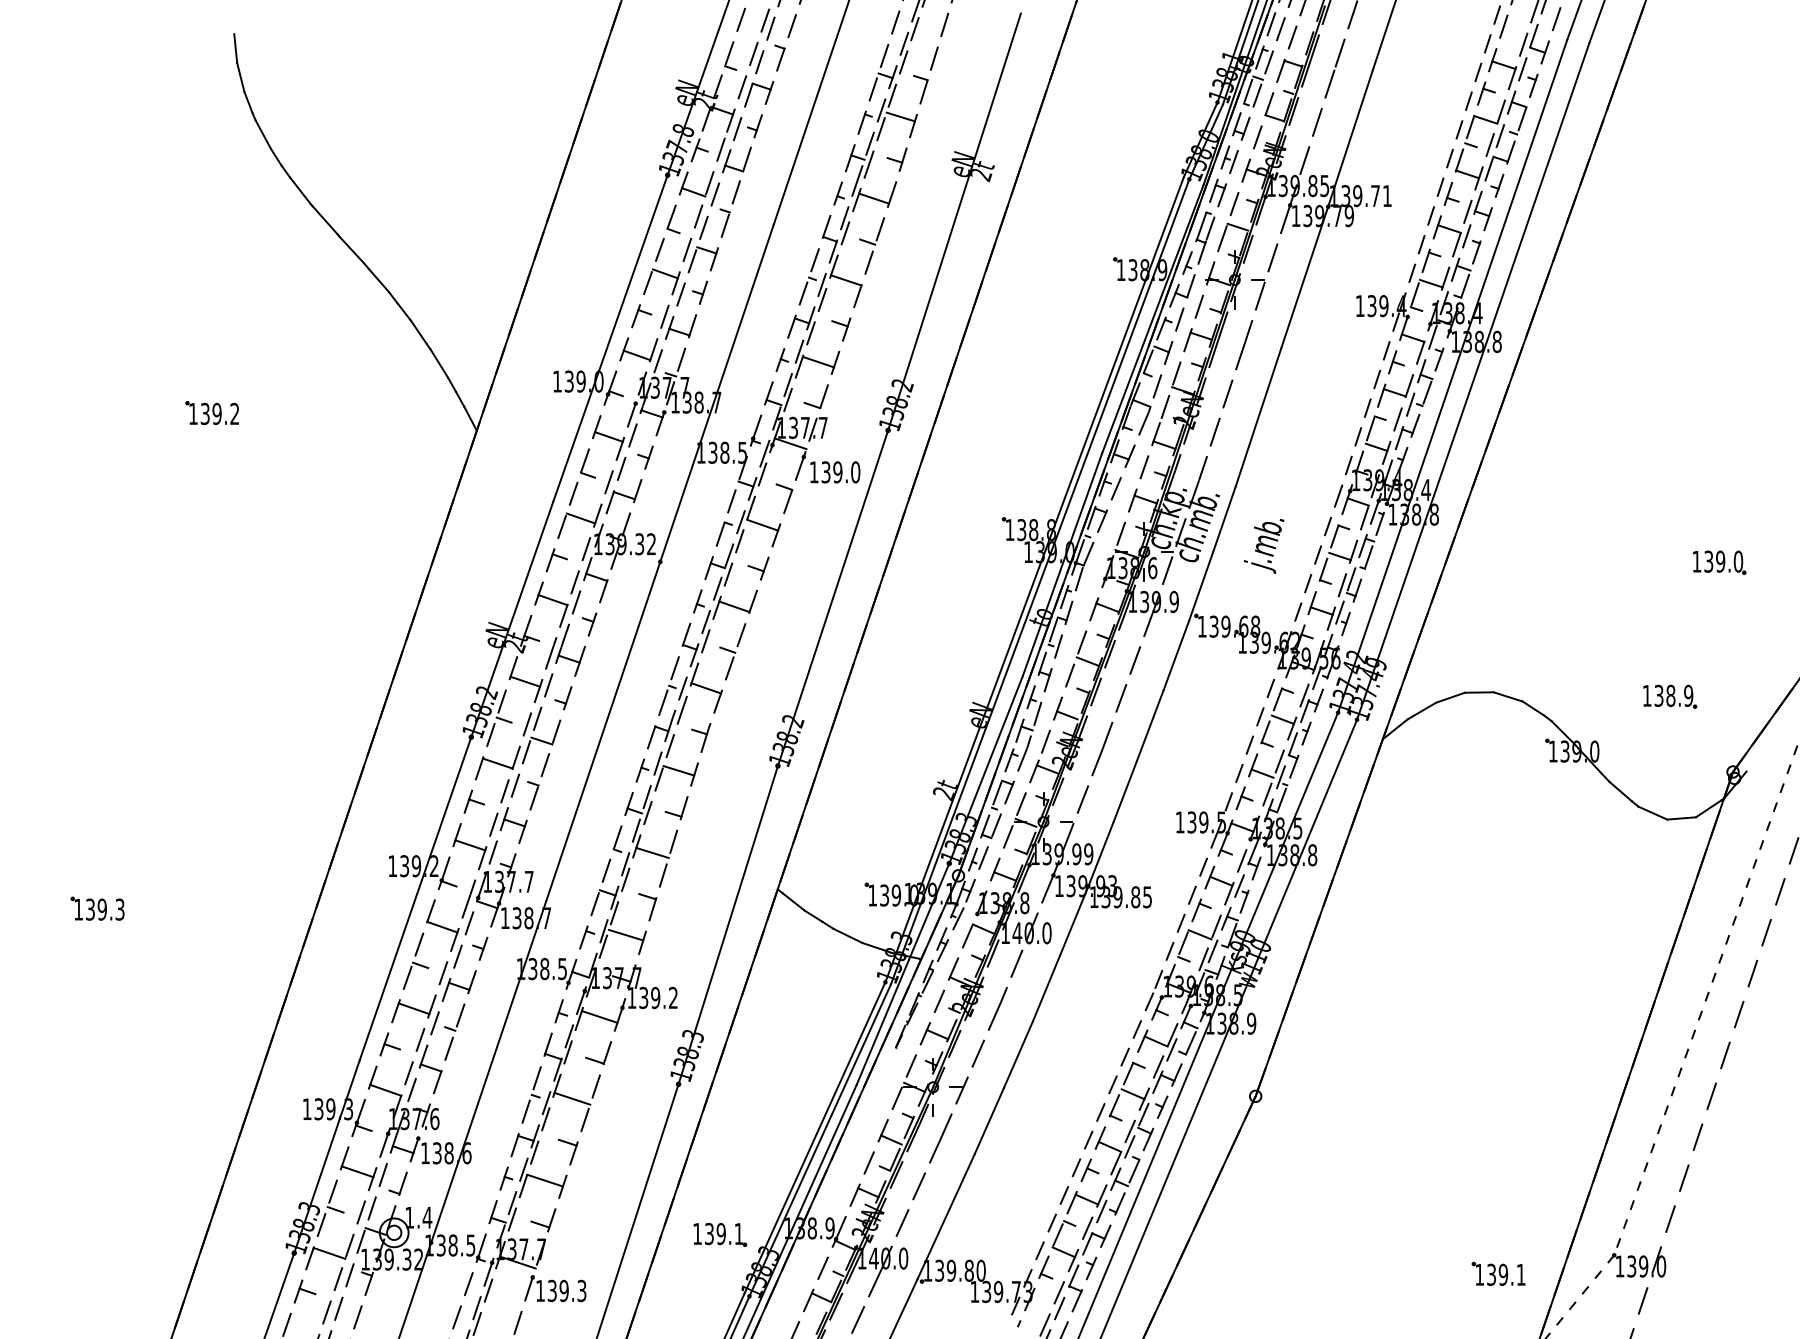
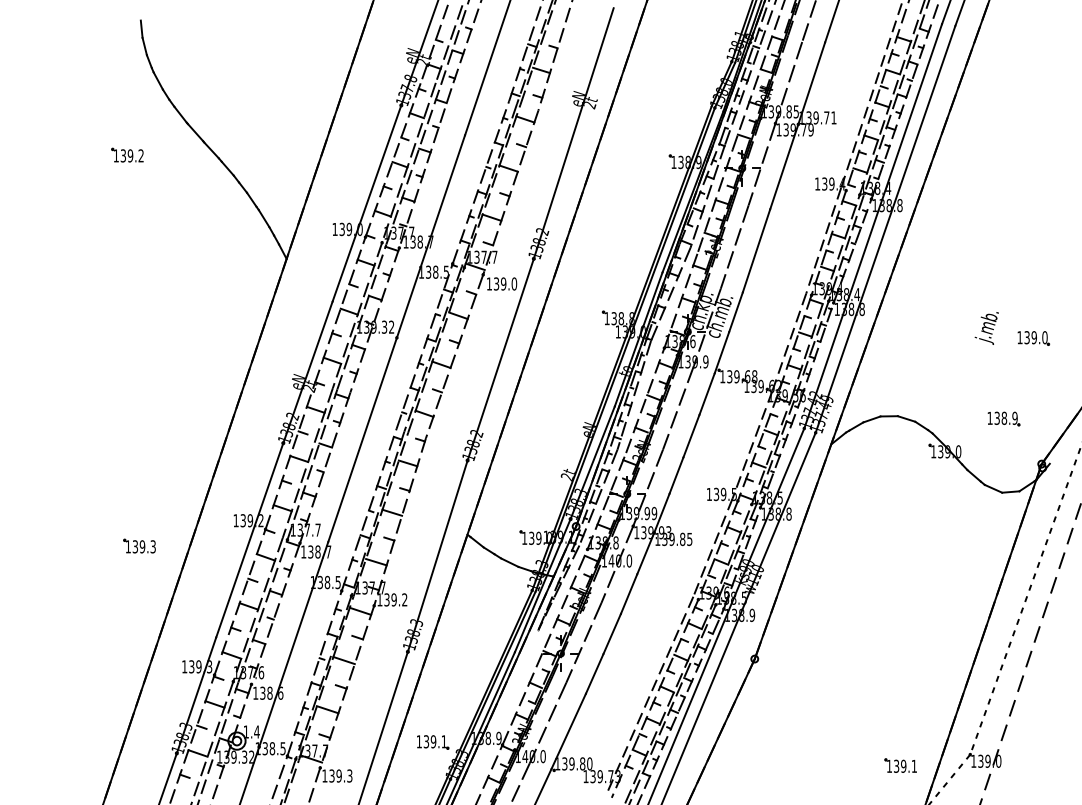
part: (212, 411) -> (127, 154), moved
text: (1263, 546) -> (986, 328), moved
part: (97, 907) -> (139, 545), moved

